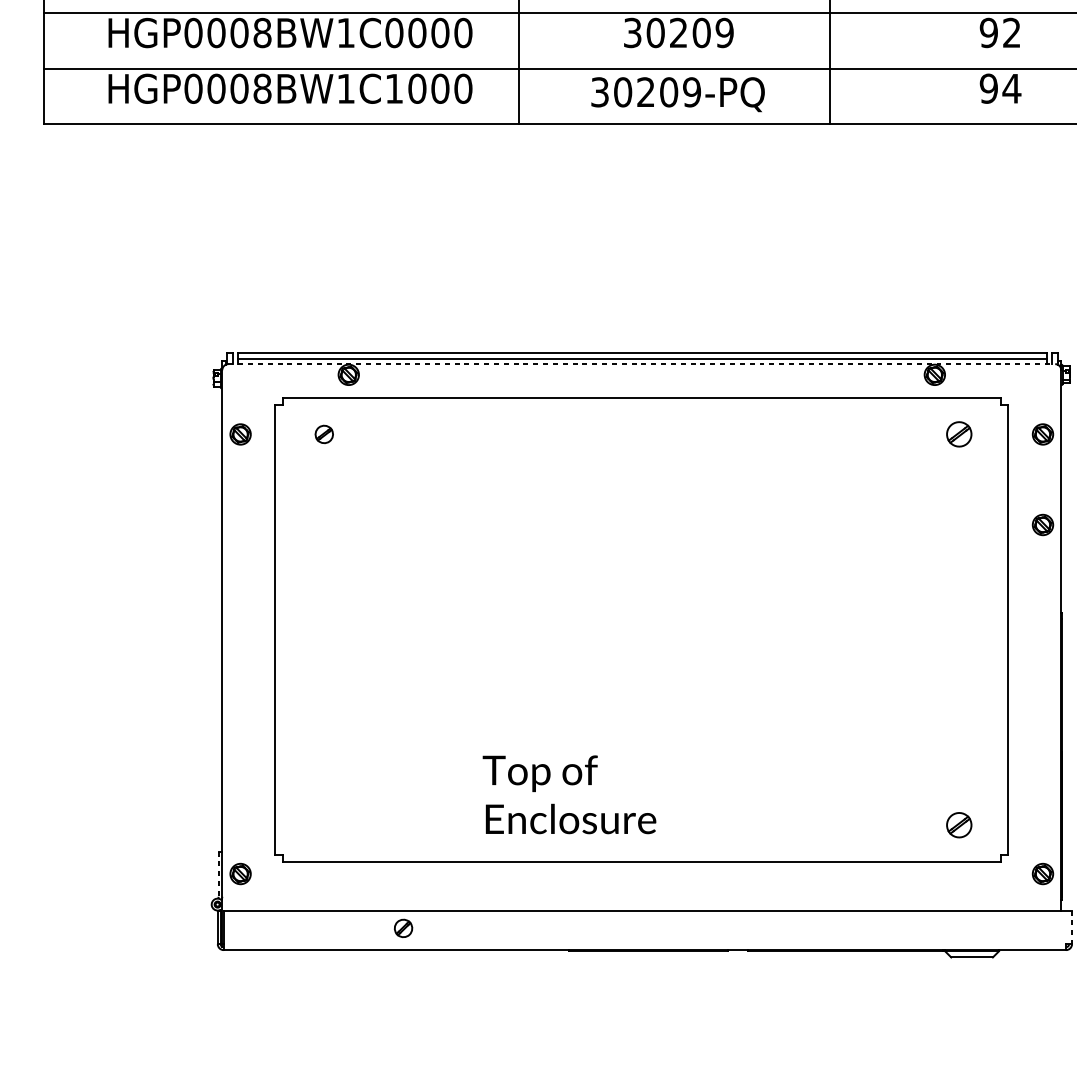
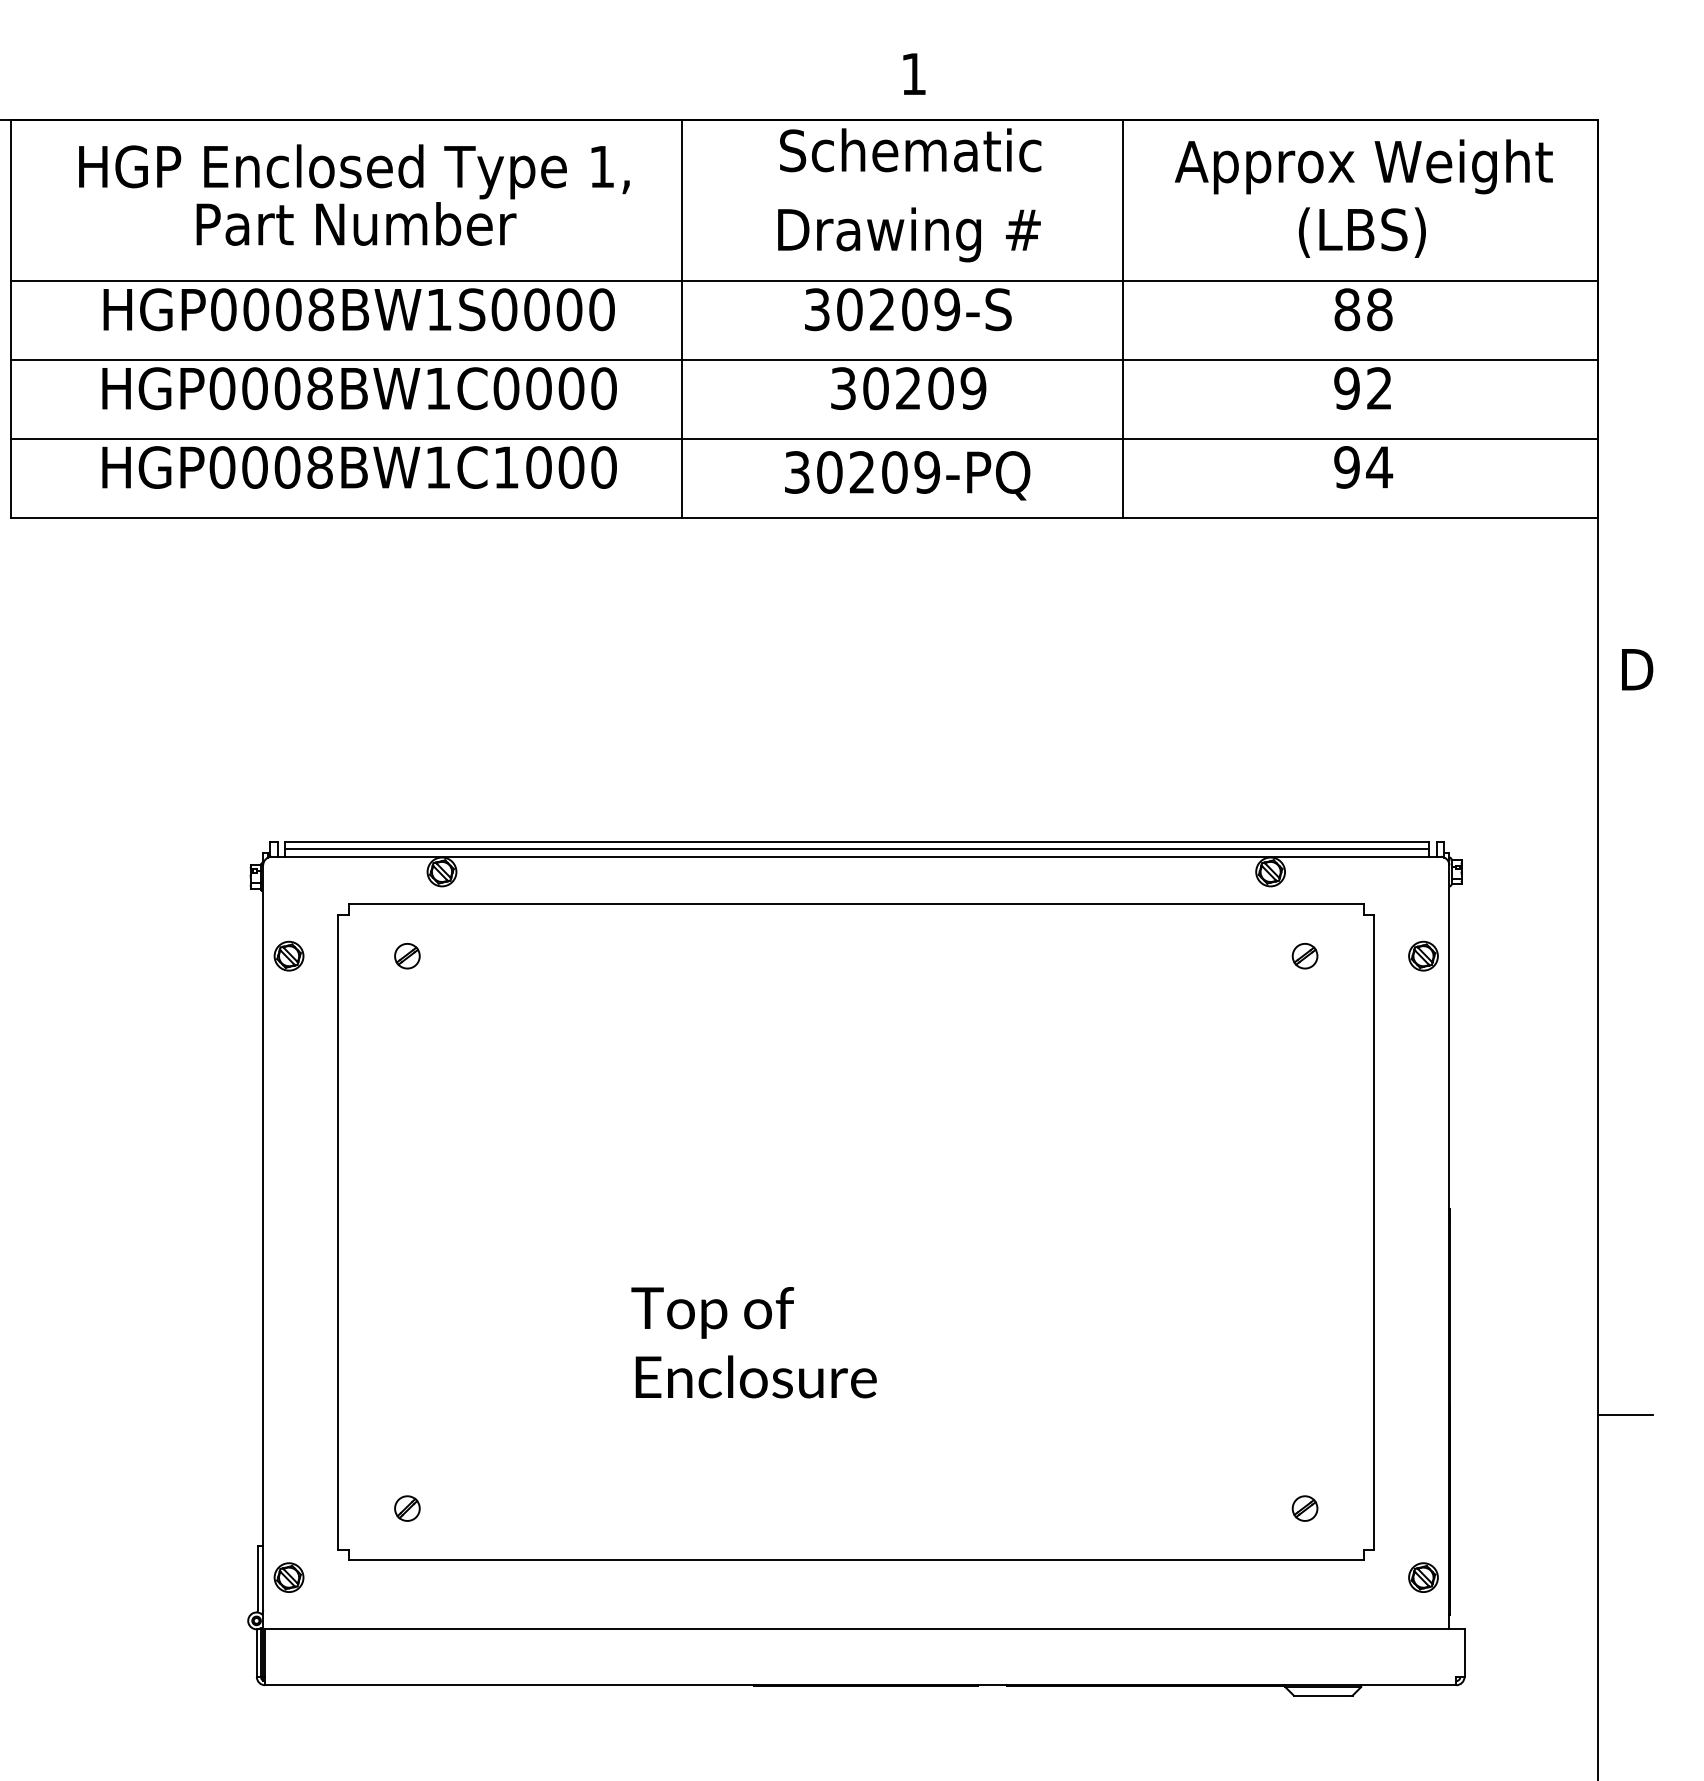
line: (641, 363) -> (856, 856), dashed -> solid
part: (958, 434) -> (1304, 956), size x0.71
part: (1042, 524) -> (1423, 1083), removed
text: (569, 794) -> (753, 1342), moved
part: (958, 825) -> (1304, 1508), size x0.71
line: (218, 873) -> (258, 1577), dashed -> solid
line: (1071, 927) -> (1464, 1653), dashed -> solid
part: (403, 928) -> (407, 1508), moved

